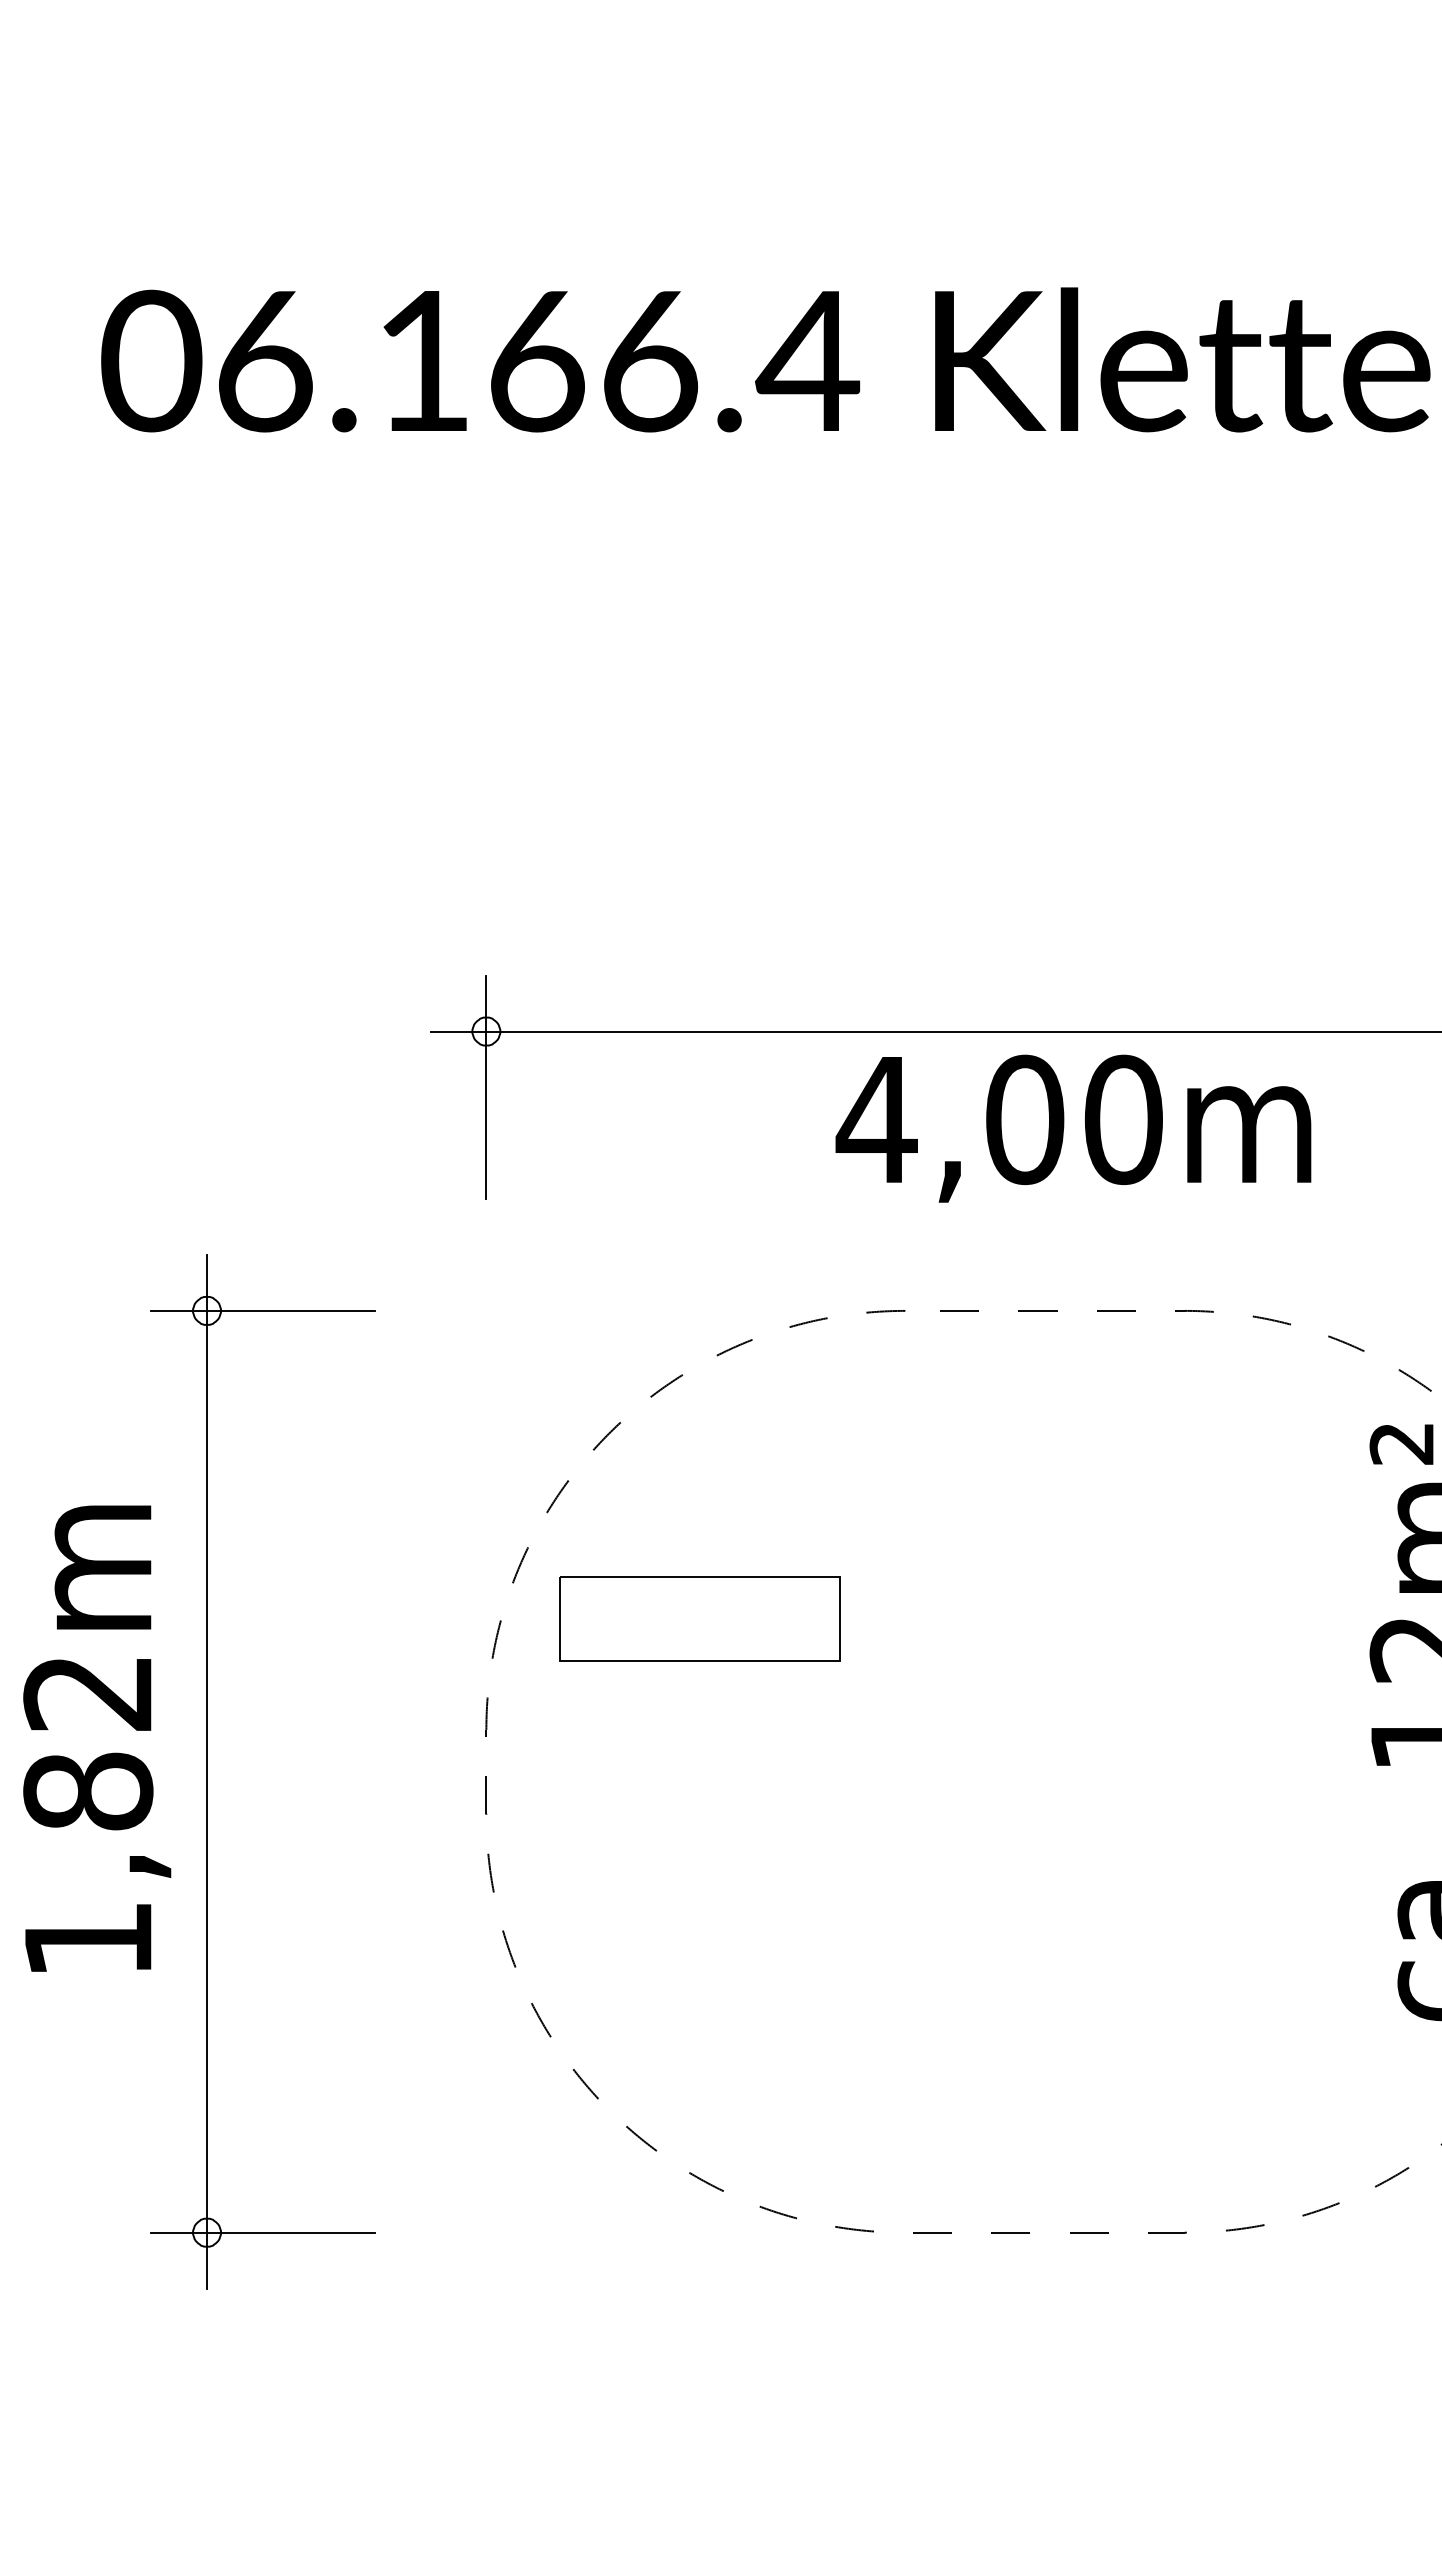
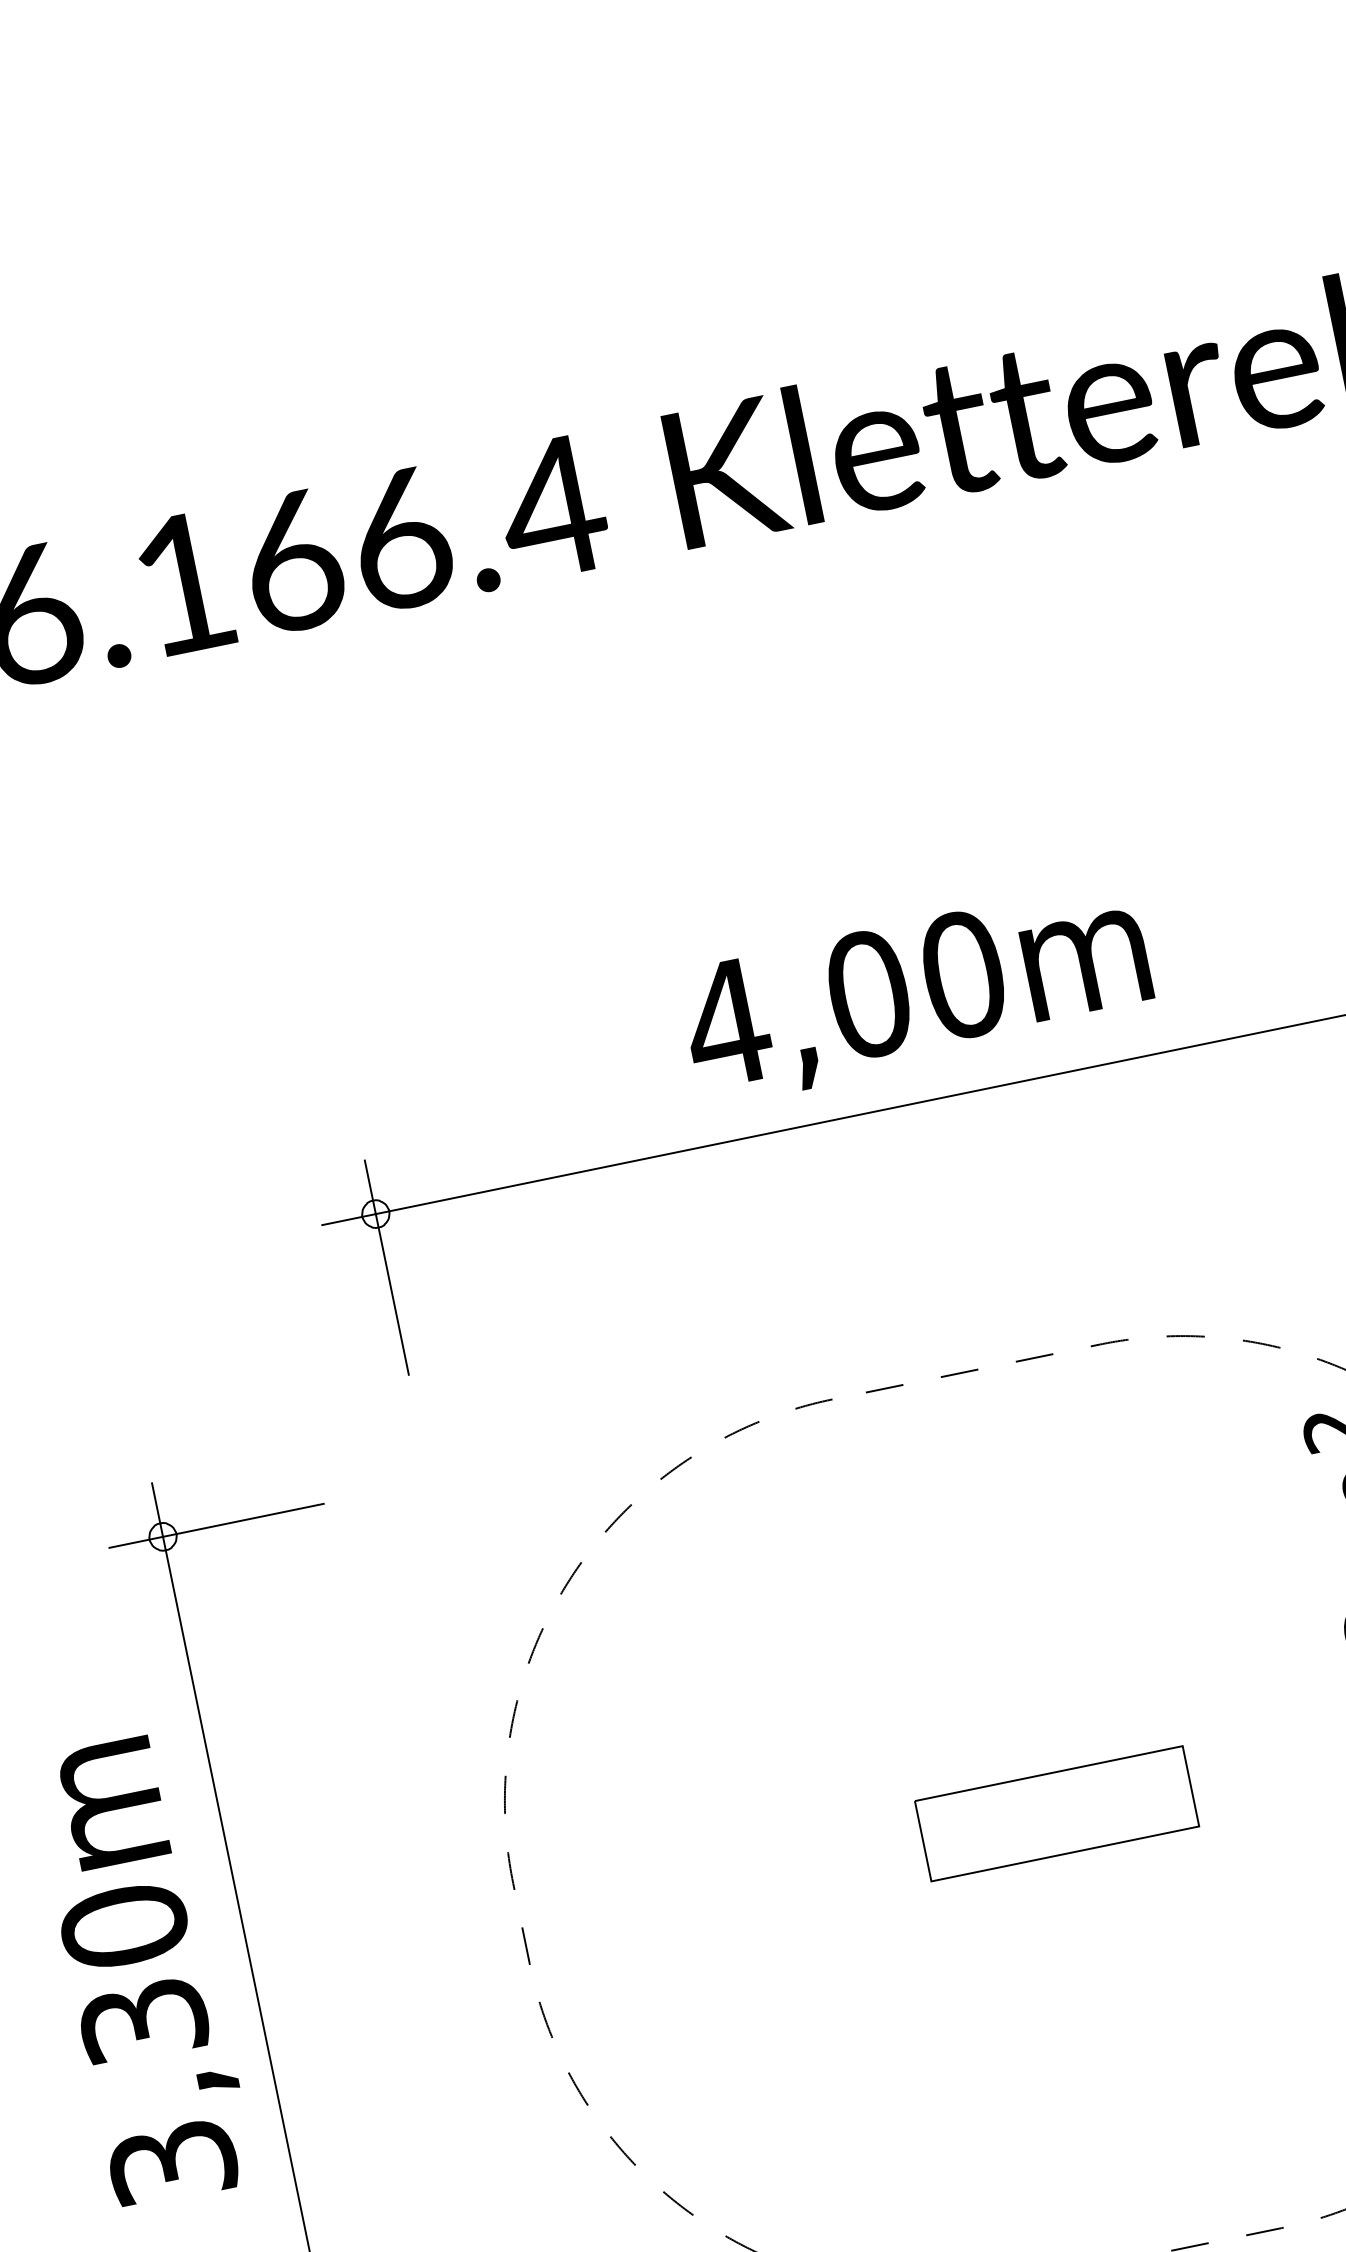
text: (1073, 1128) -> (917, 993), moved
part: (699, 1618) -> (1056, 1813), moved
text: (88, 1814) -> (148, 2042), 1,82m -> 3,30m

